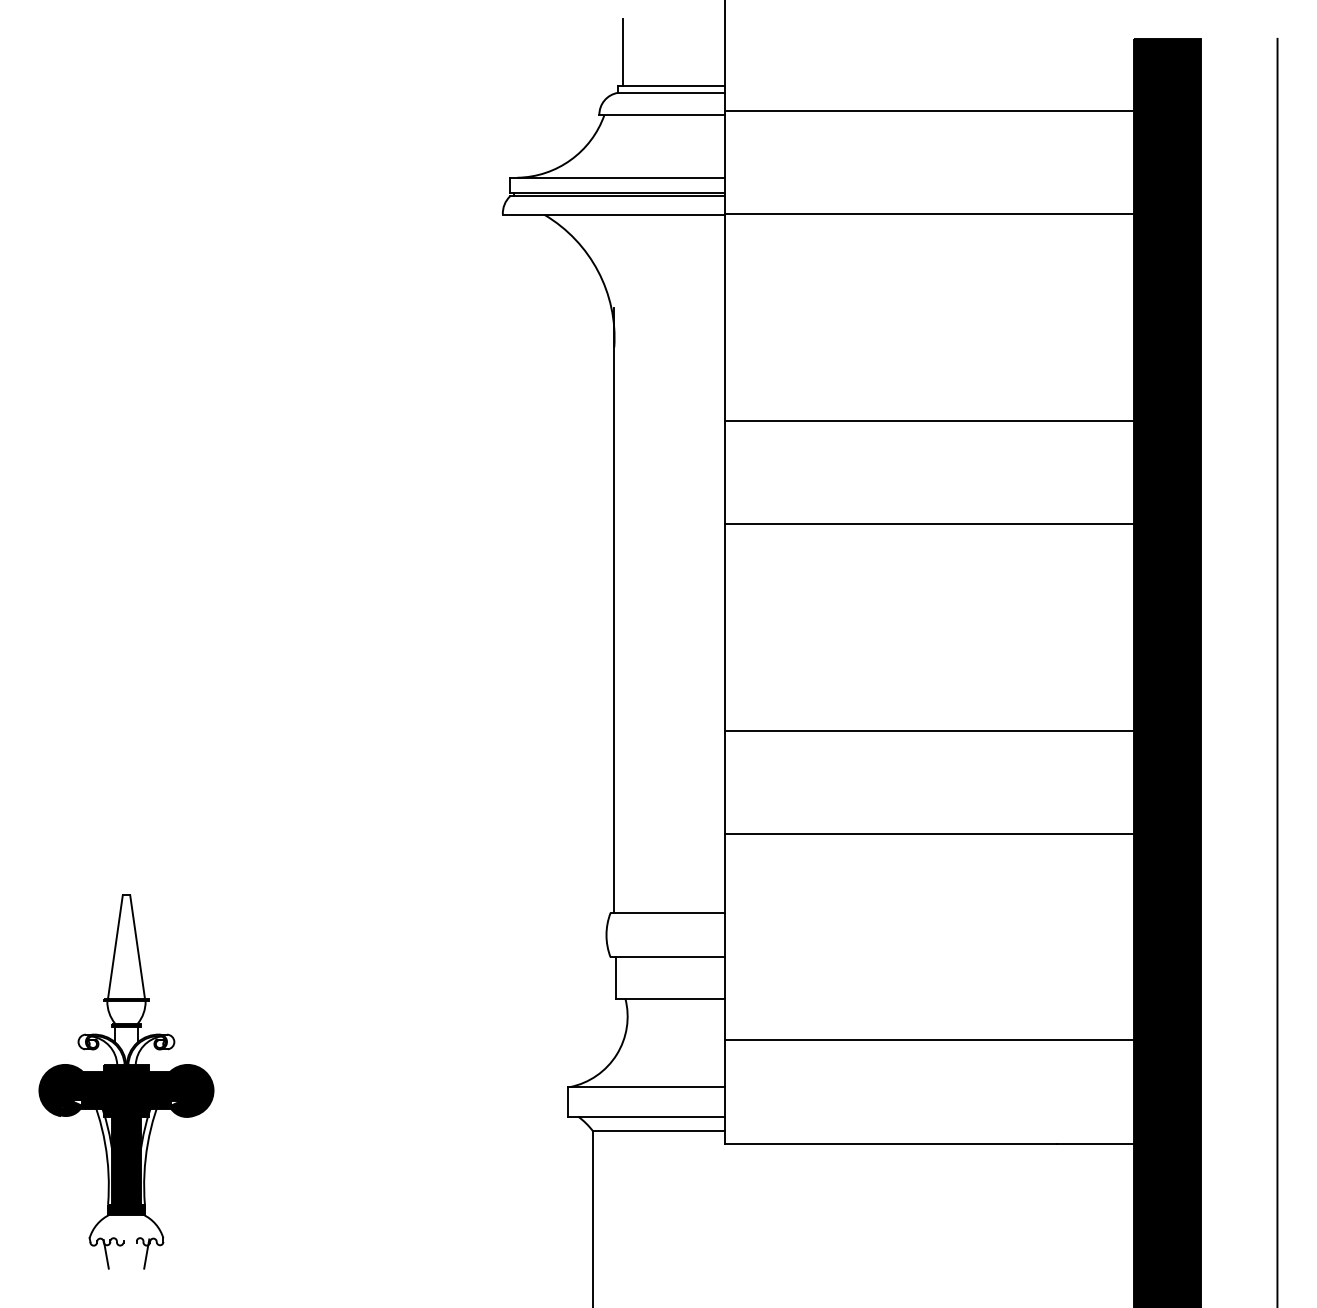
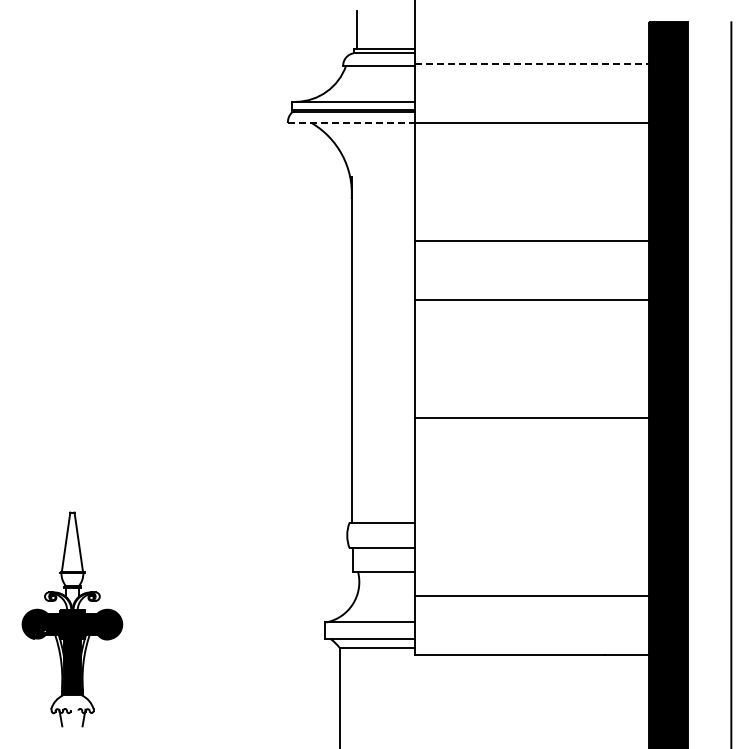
line: (951, 110) -> (544, 63), solid -> dashed
line: (613, 213) -> (351, 122), solid -> dashed
line: (951, 833) -> (544, 477), removed

